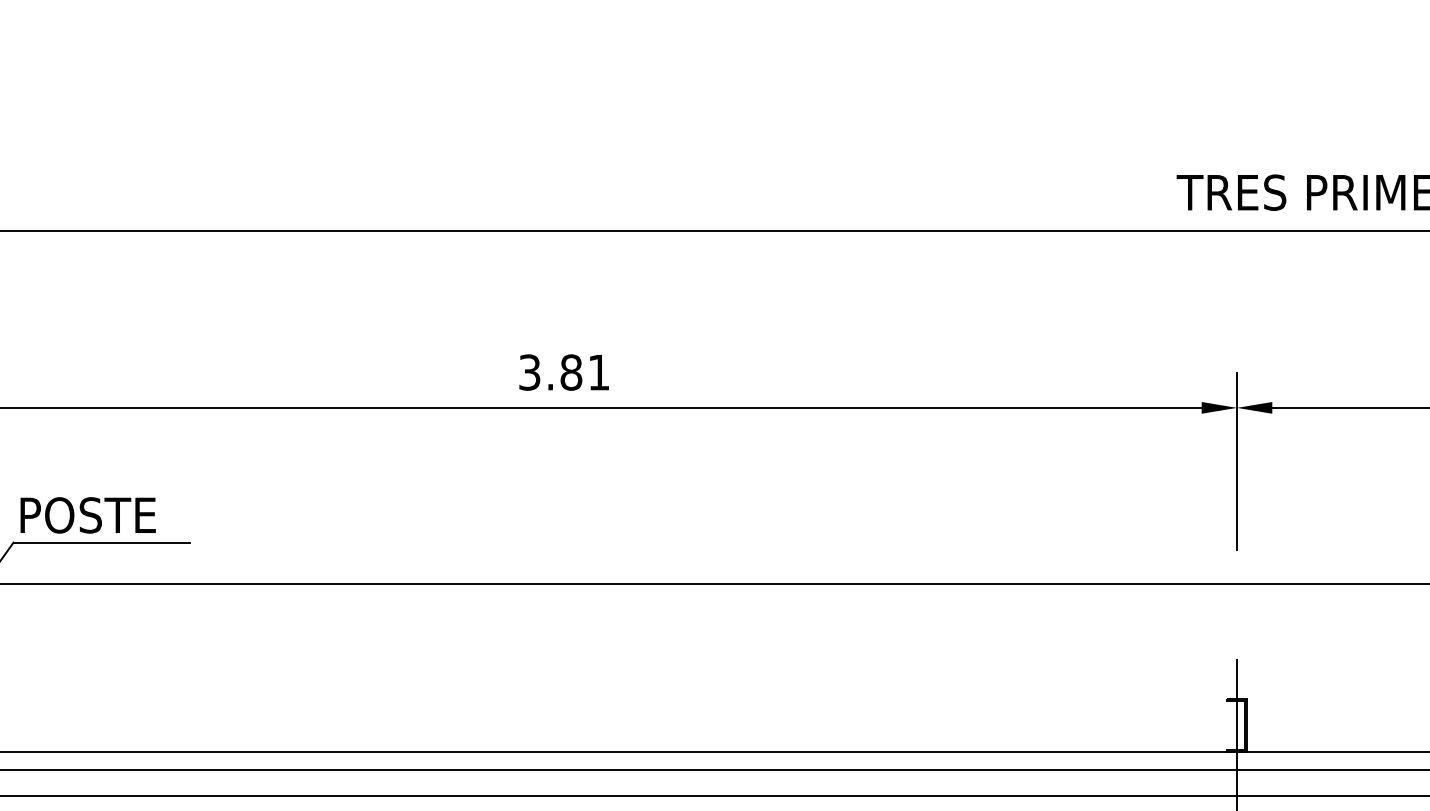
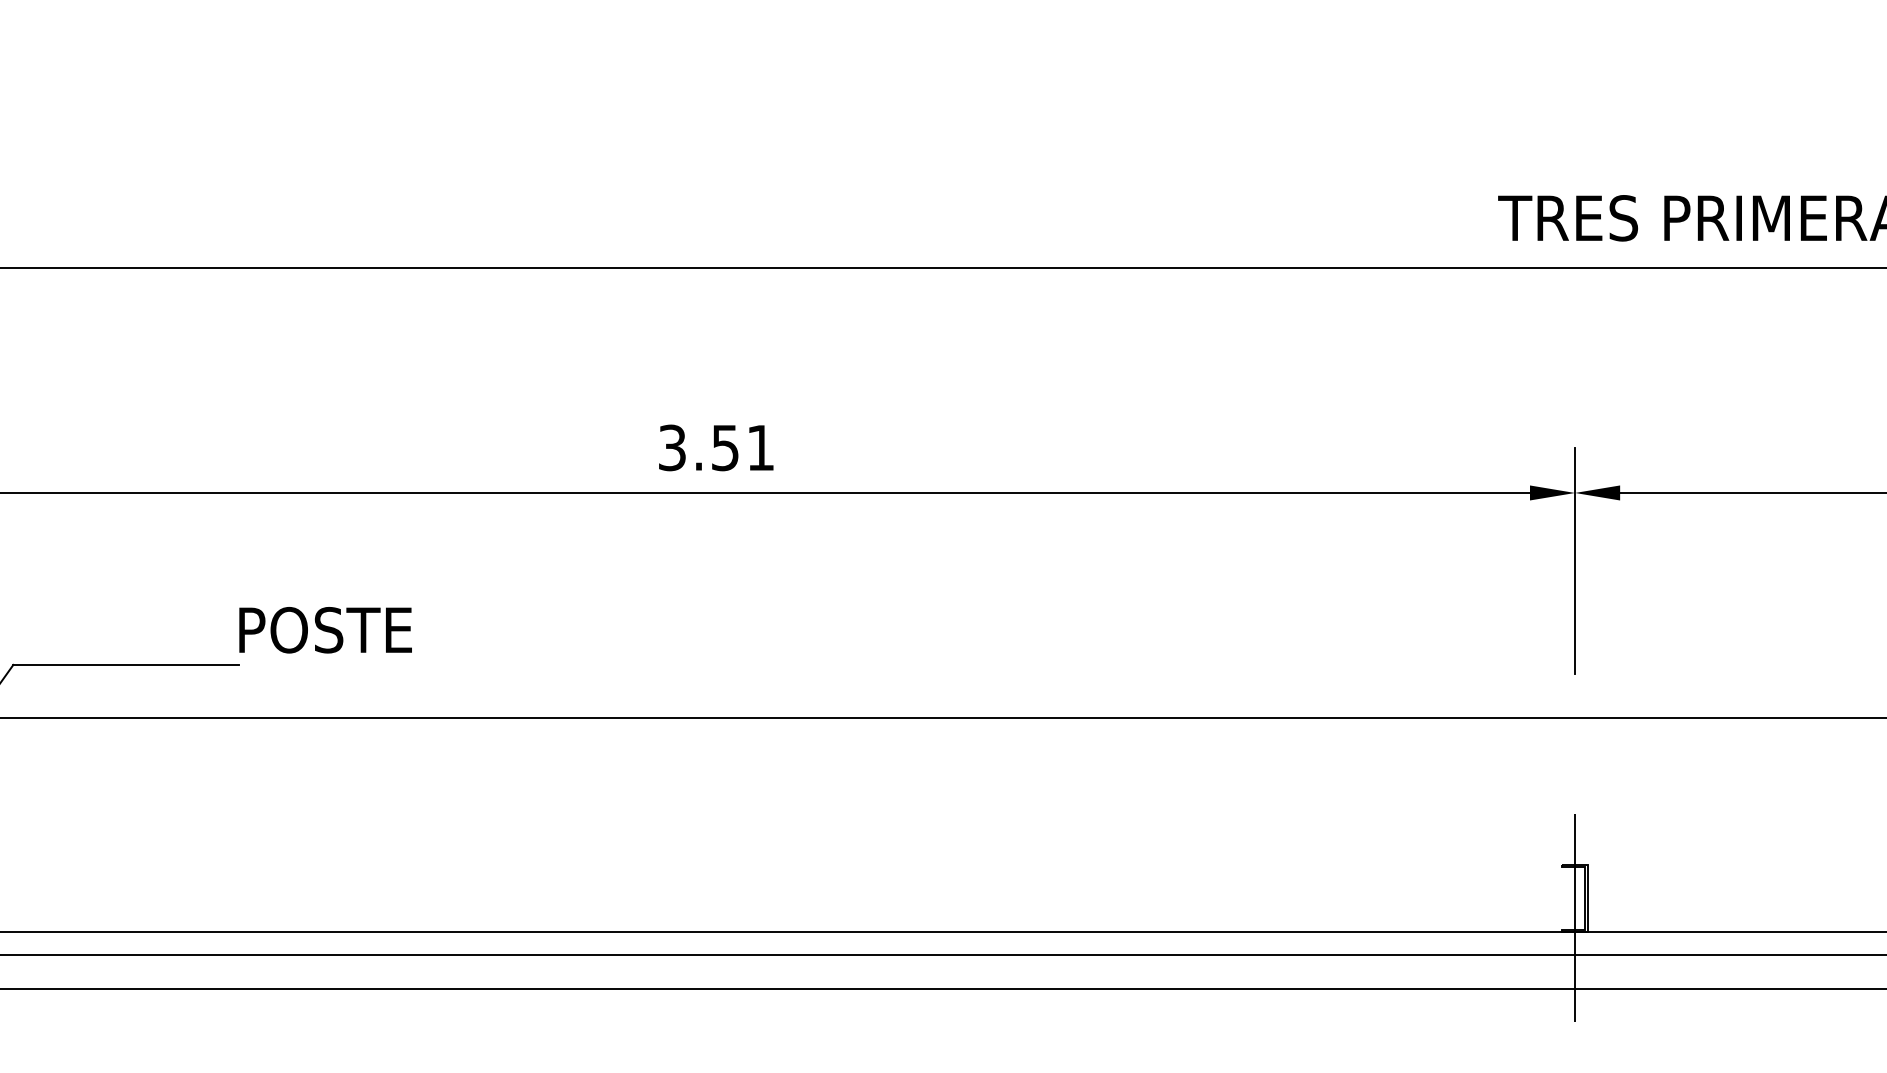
text: (571, 372) -> (725, 447), 3.81 -> 3.51
text: (88, 515) -> (325, 630), moved

